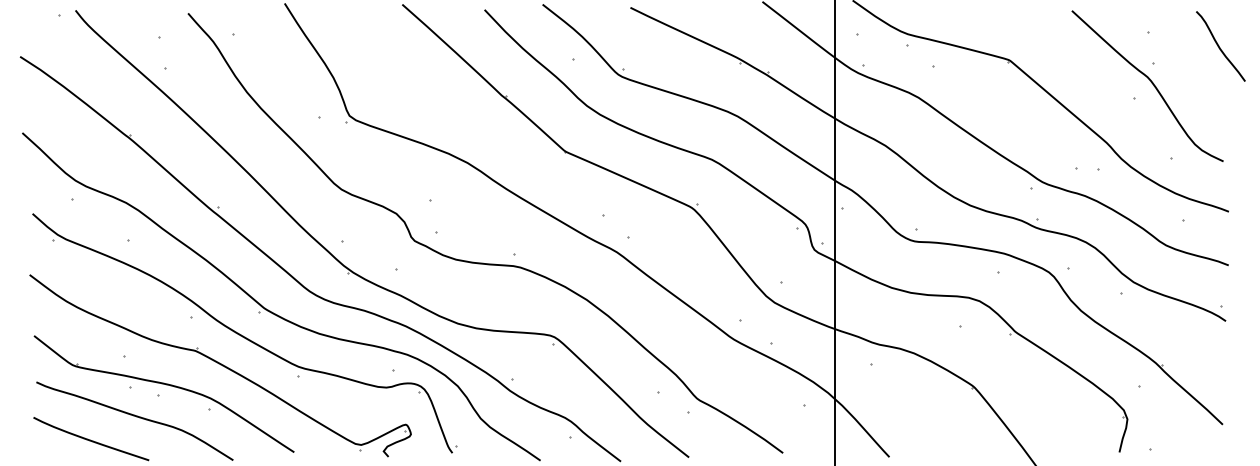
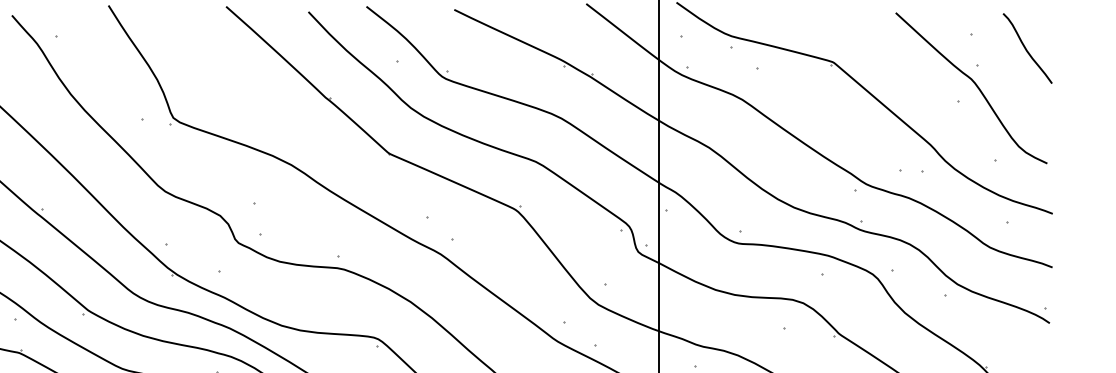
curve: (1219, 46) -> (1026, 48), moved

